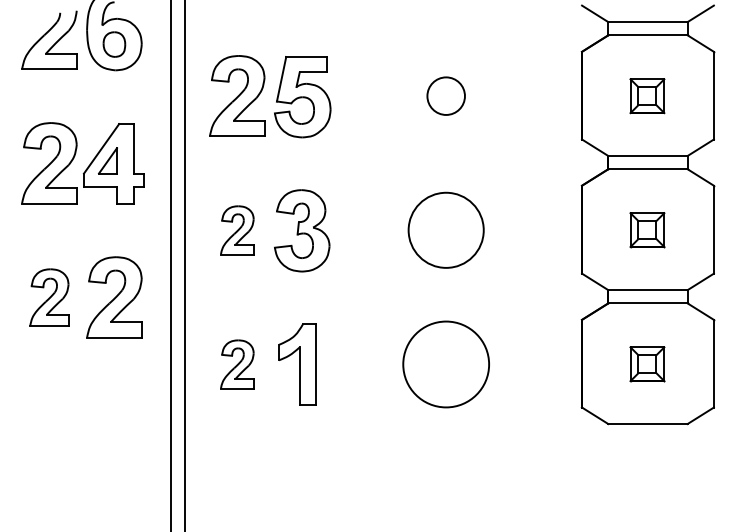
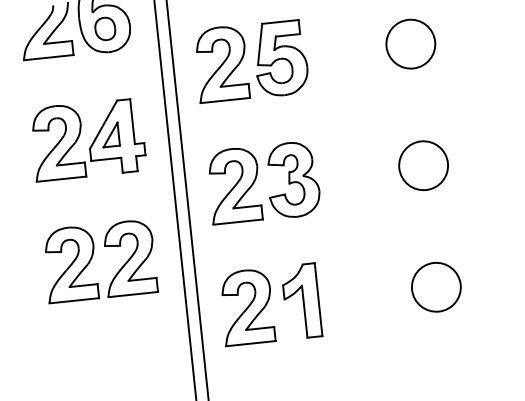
circle: (446, 96) -> (411, 44), size x1.43
part: (237, 230) -> (234, 185), size x1.67
circle: (446, 230) -> (423, 165), size x0.71
part: (49, 297) -> (70, 264), size x1.43
part: (237, 364) -> (247, 307), size x1.67
circle: (446, 364) -> (436, 287), size x0.62

